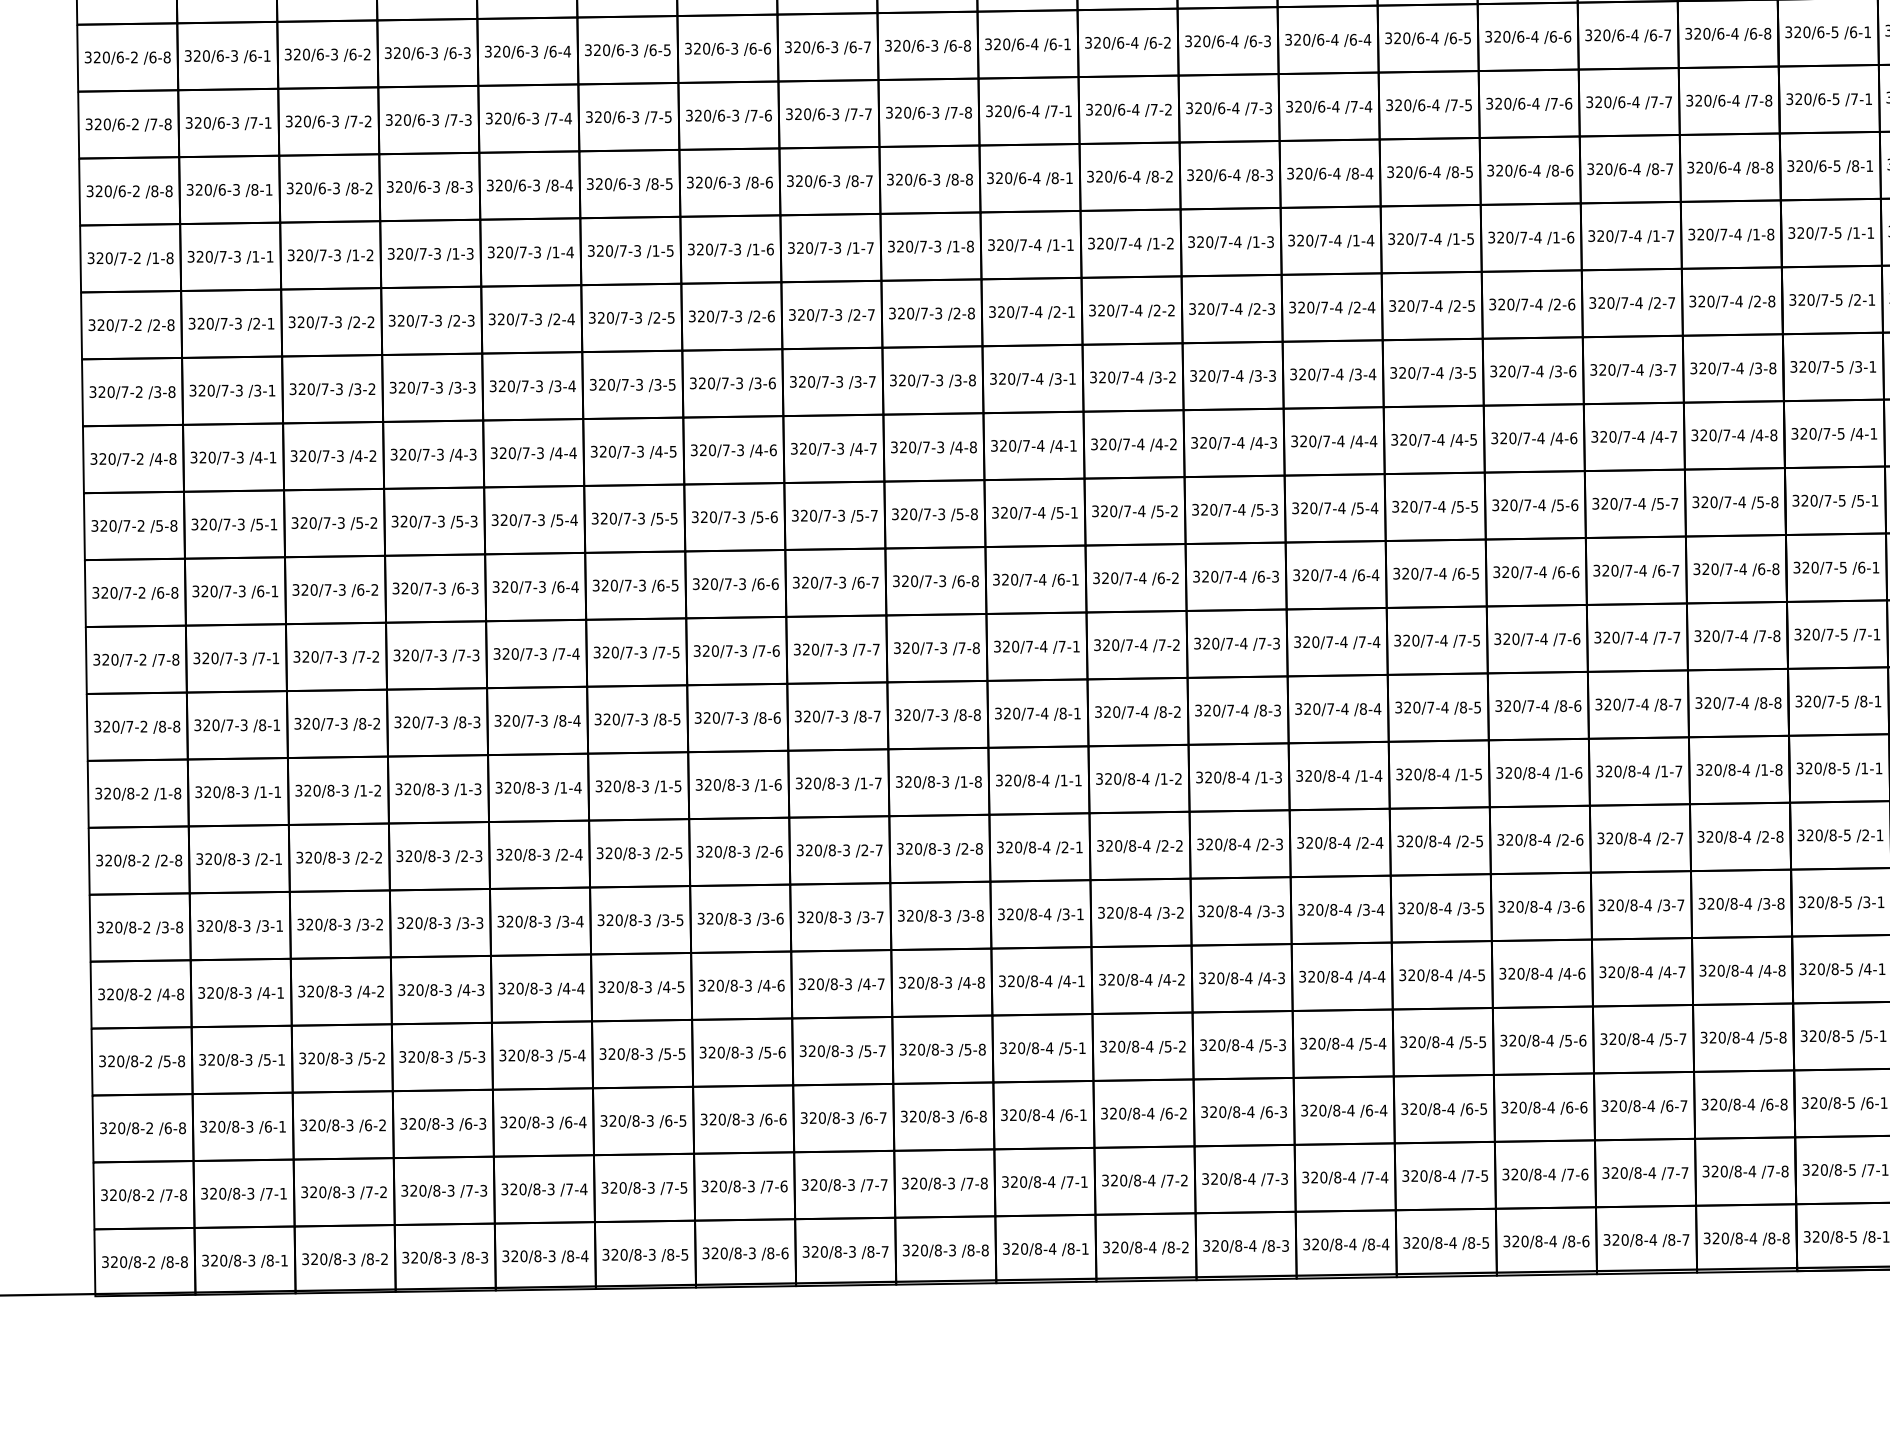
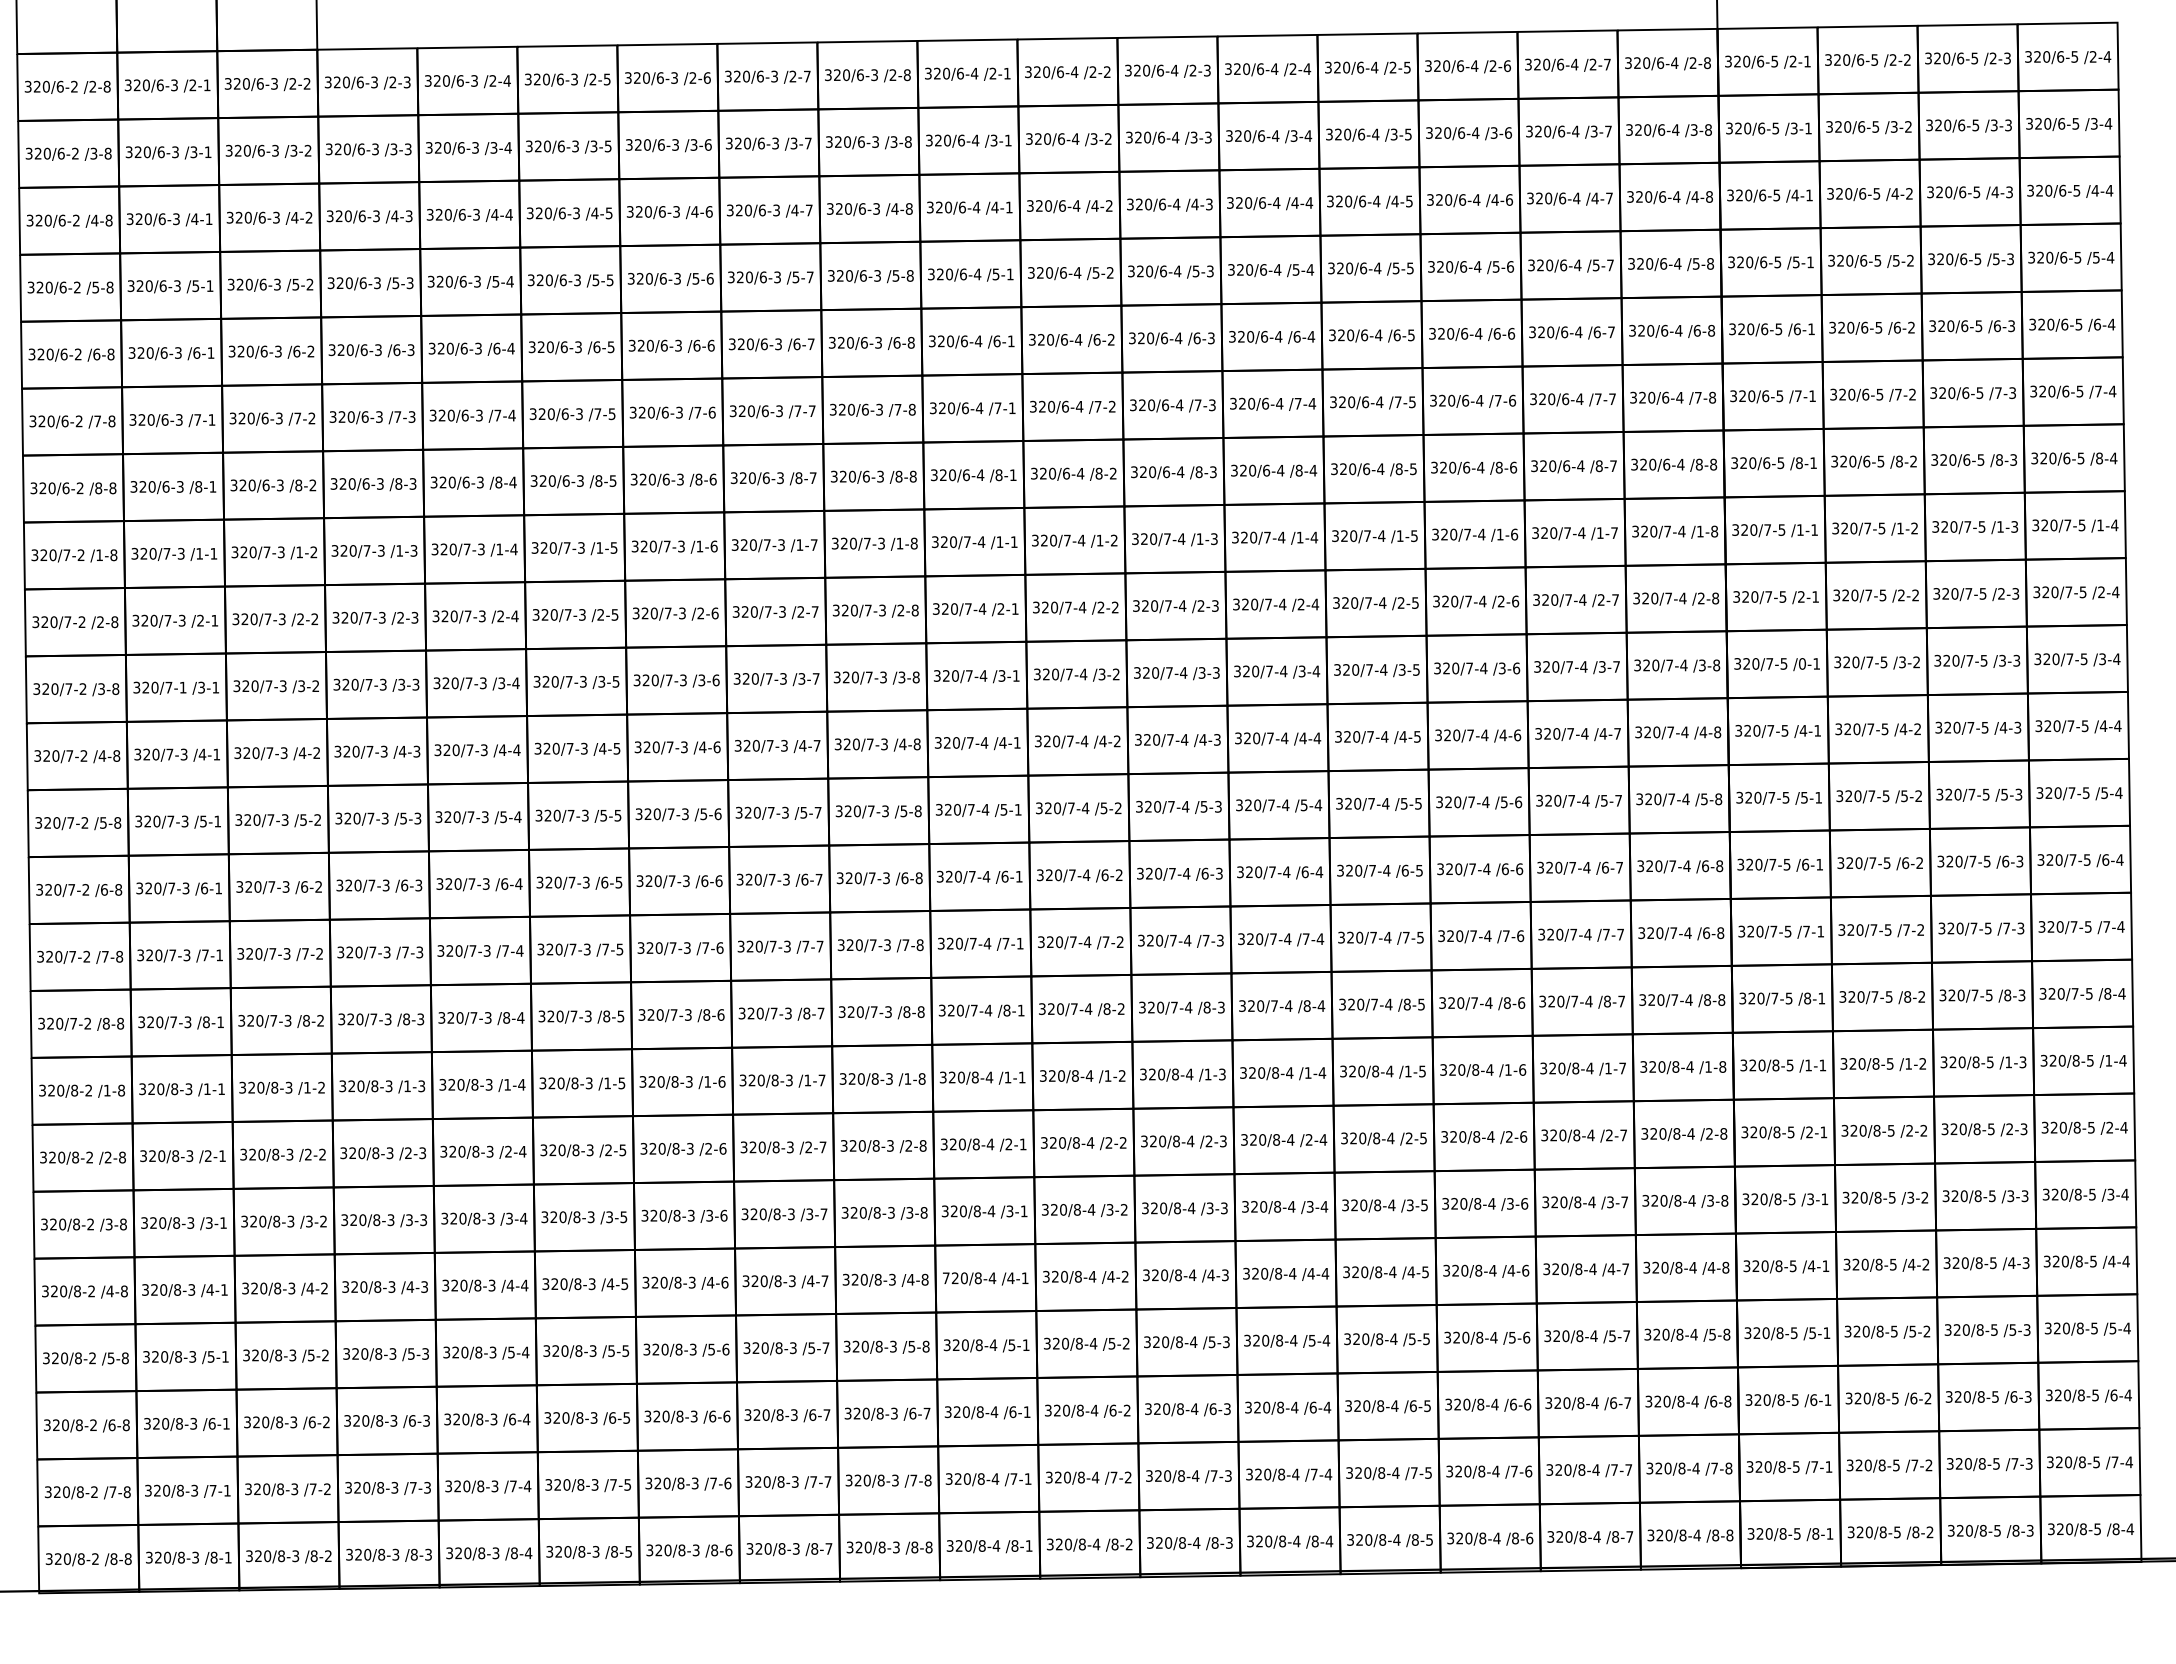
text: (1858, 366) -> (1802, 663), /3-1 -> /0-1
text: (238, 390) -> (182, 687), 320/7-3 -> 320/7-1
text: (1762, 636) -> (1706, 933), /7-8 -> /6-8
text: (1001, 981) -> (945, 1278), 320/8-4 -> 720/8-4
text: (982, 1116) -> (926, 1413), /6-8 -> /6-7

